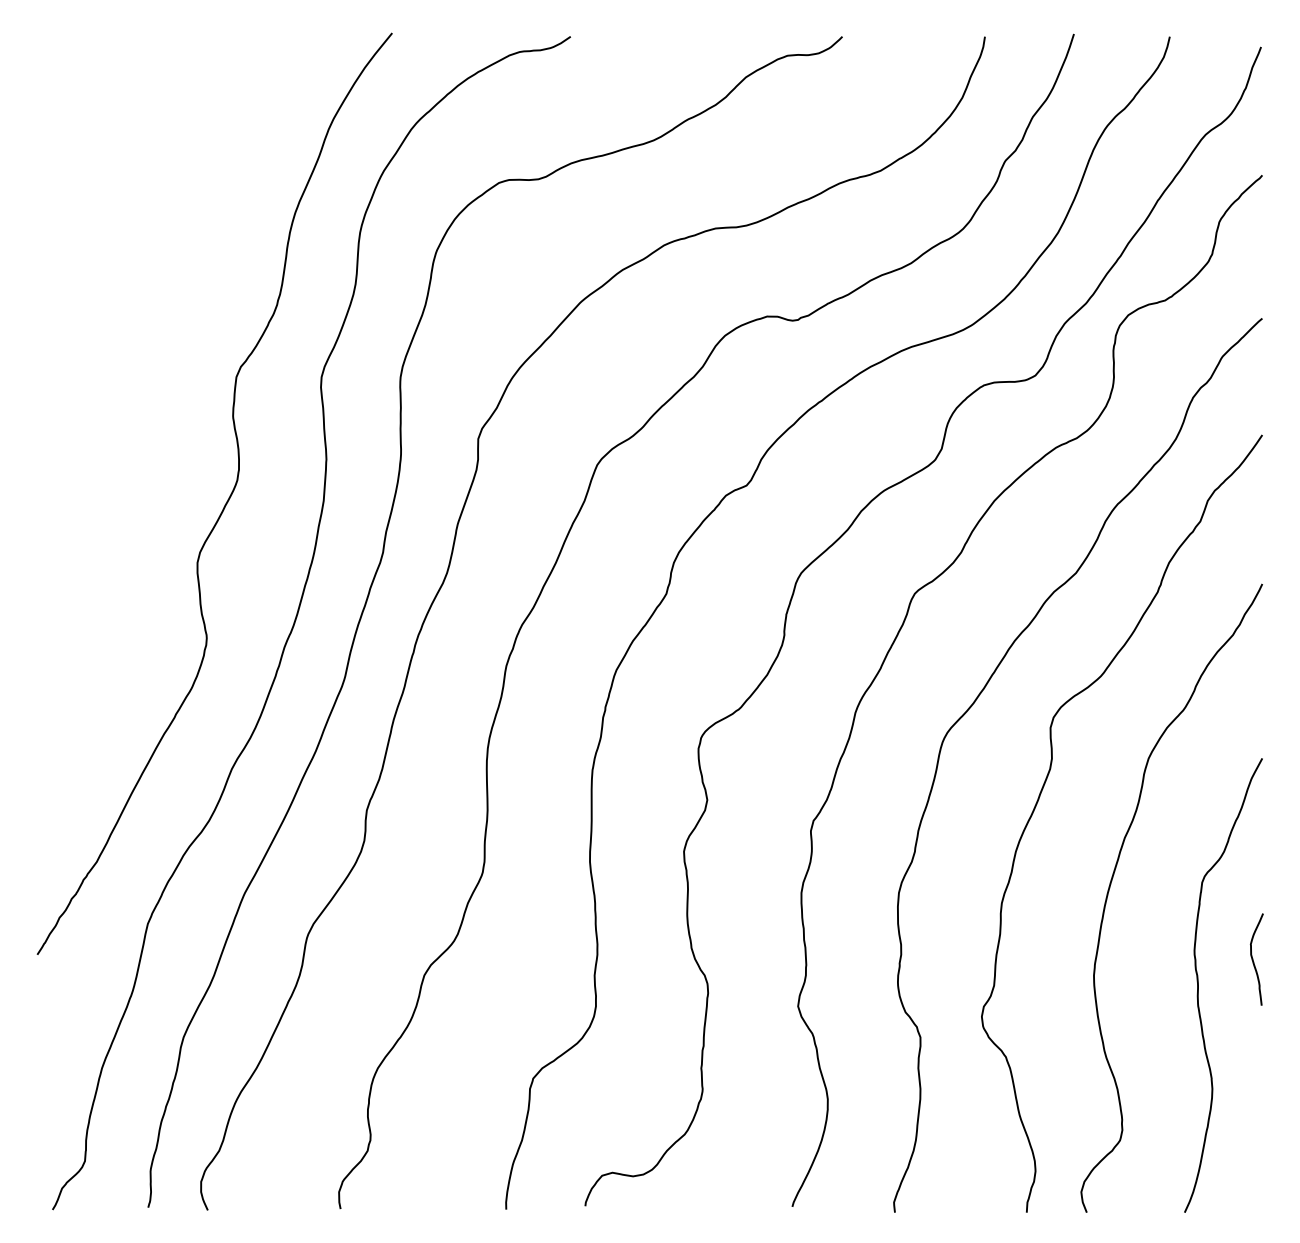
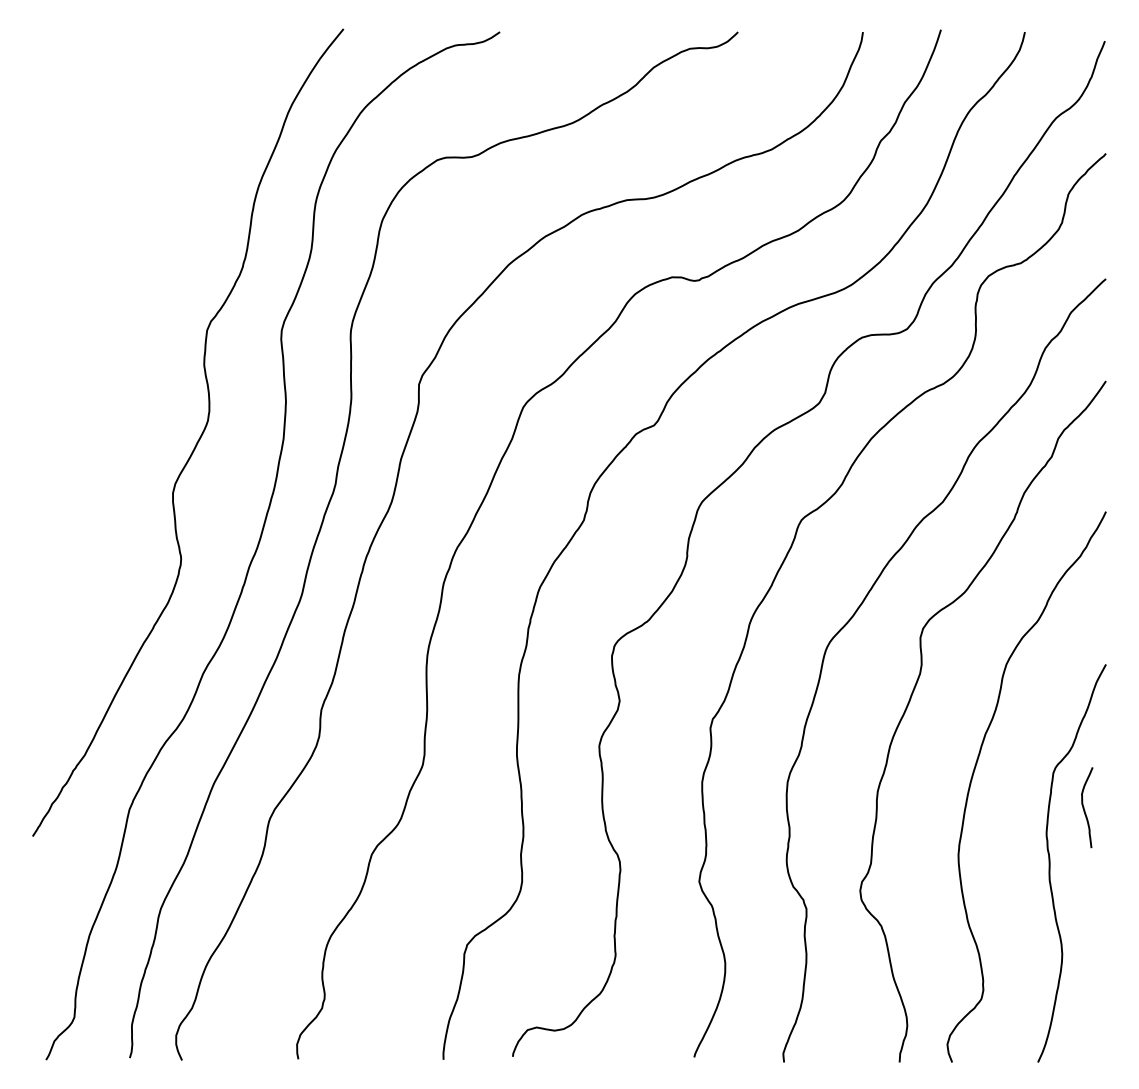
curve: (1253, 959) -> (1084, 807), moved

